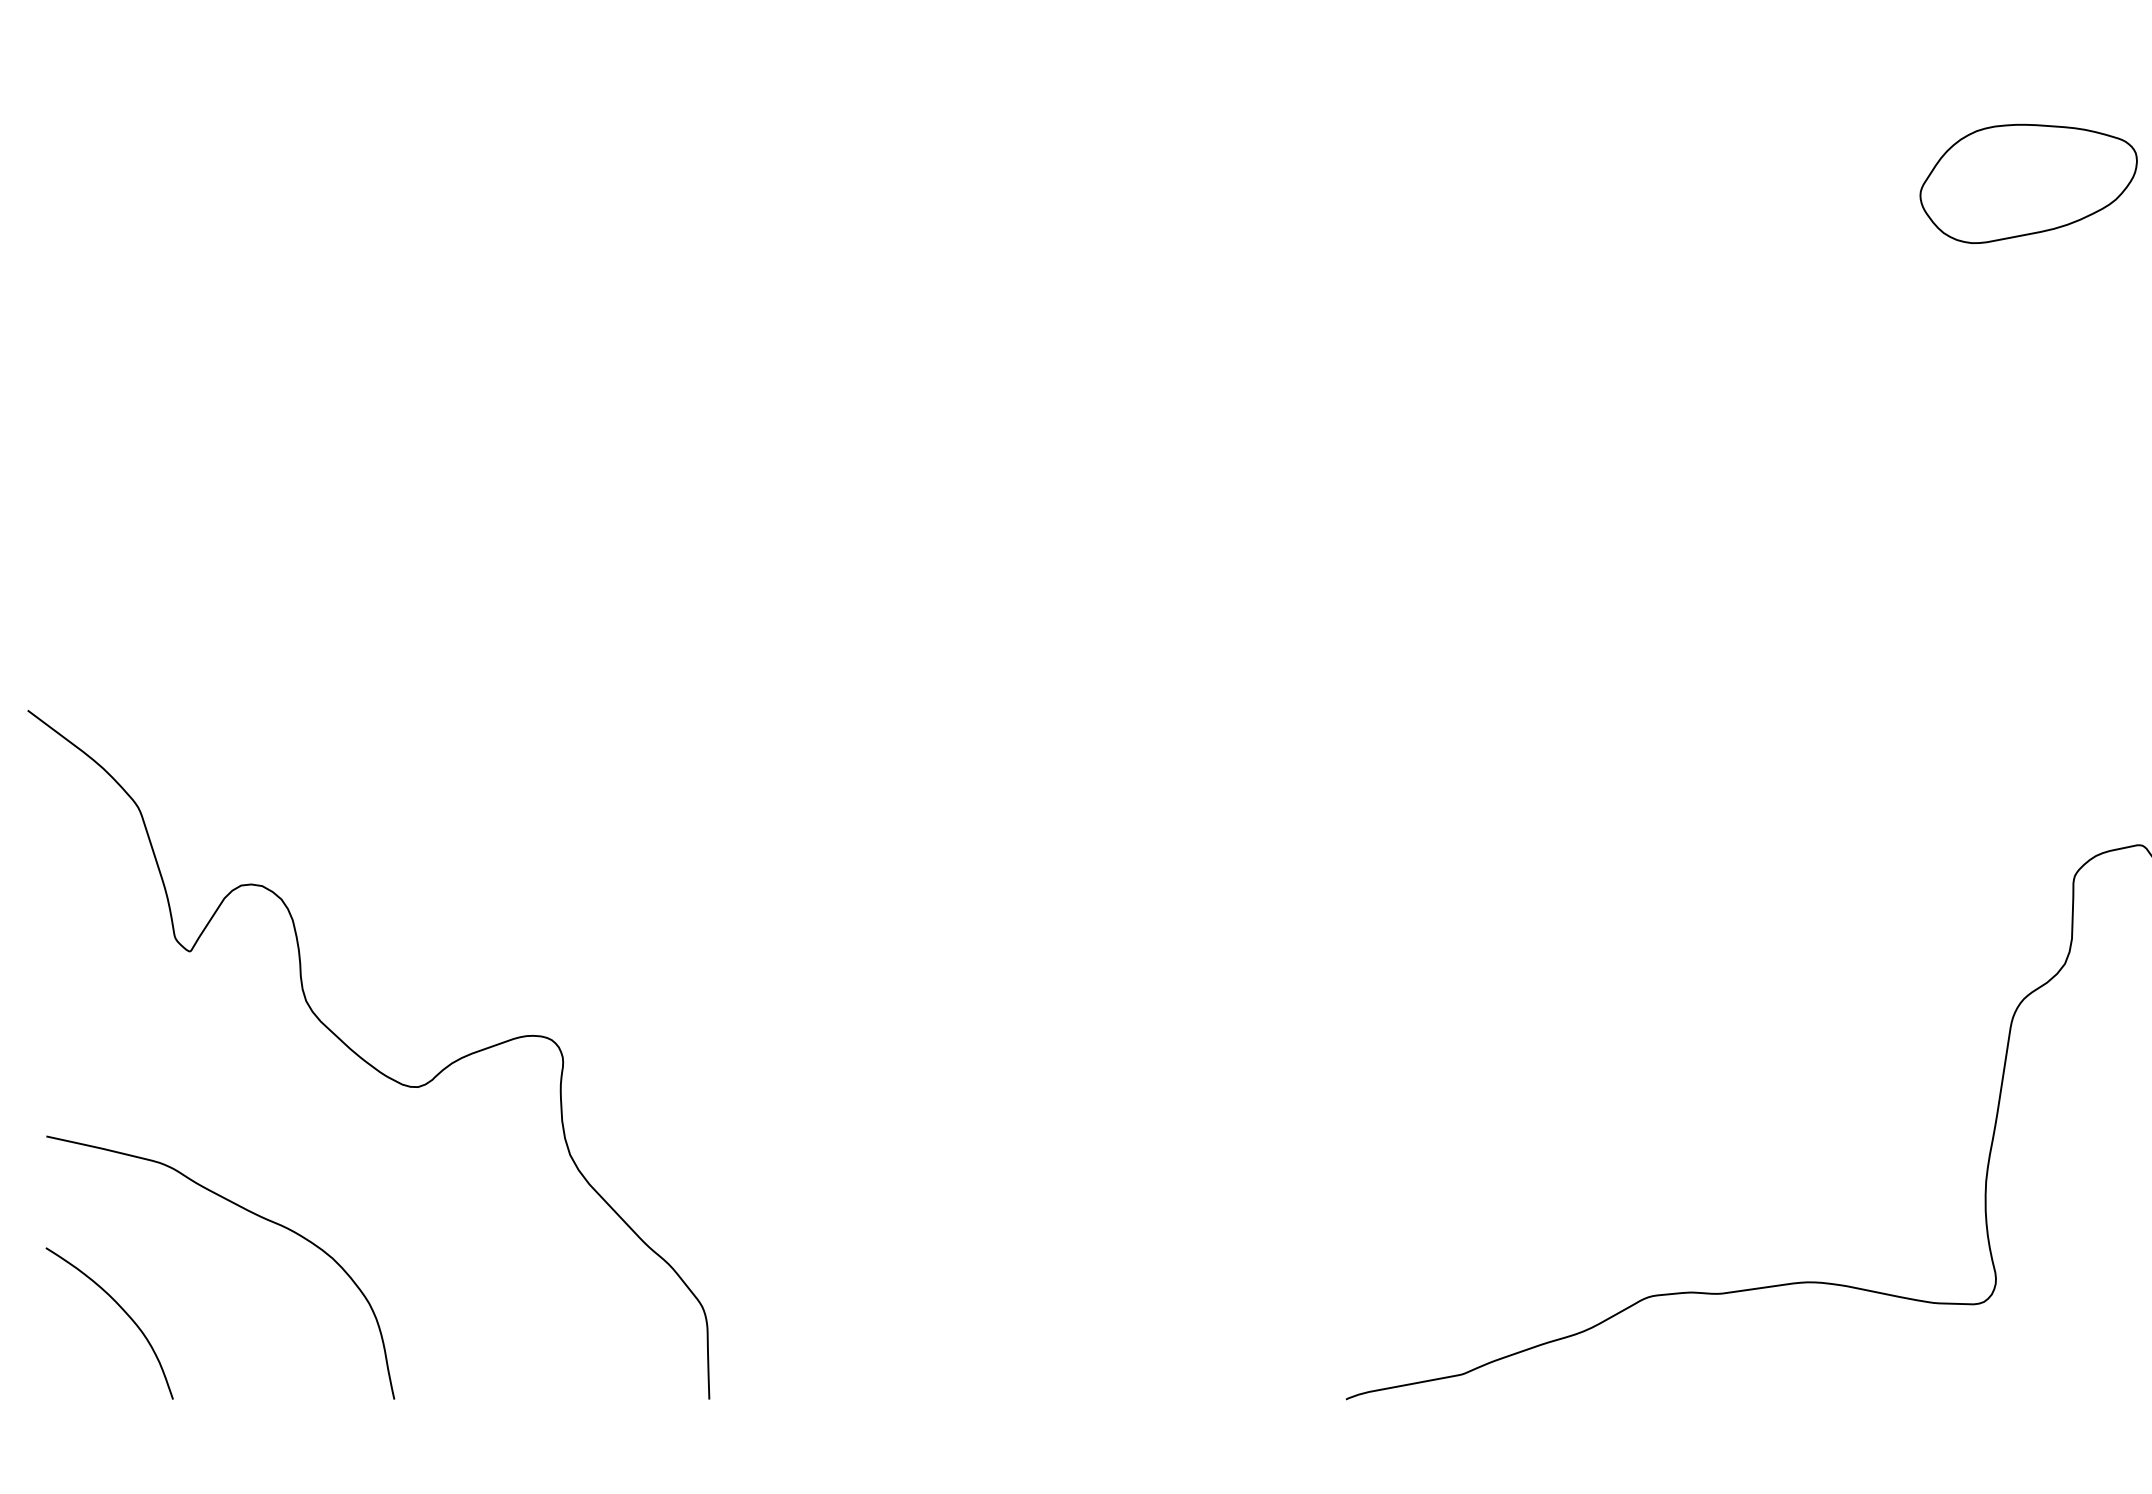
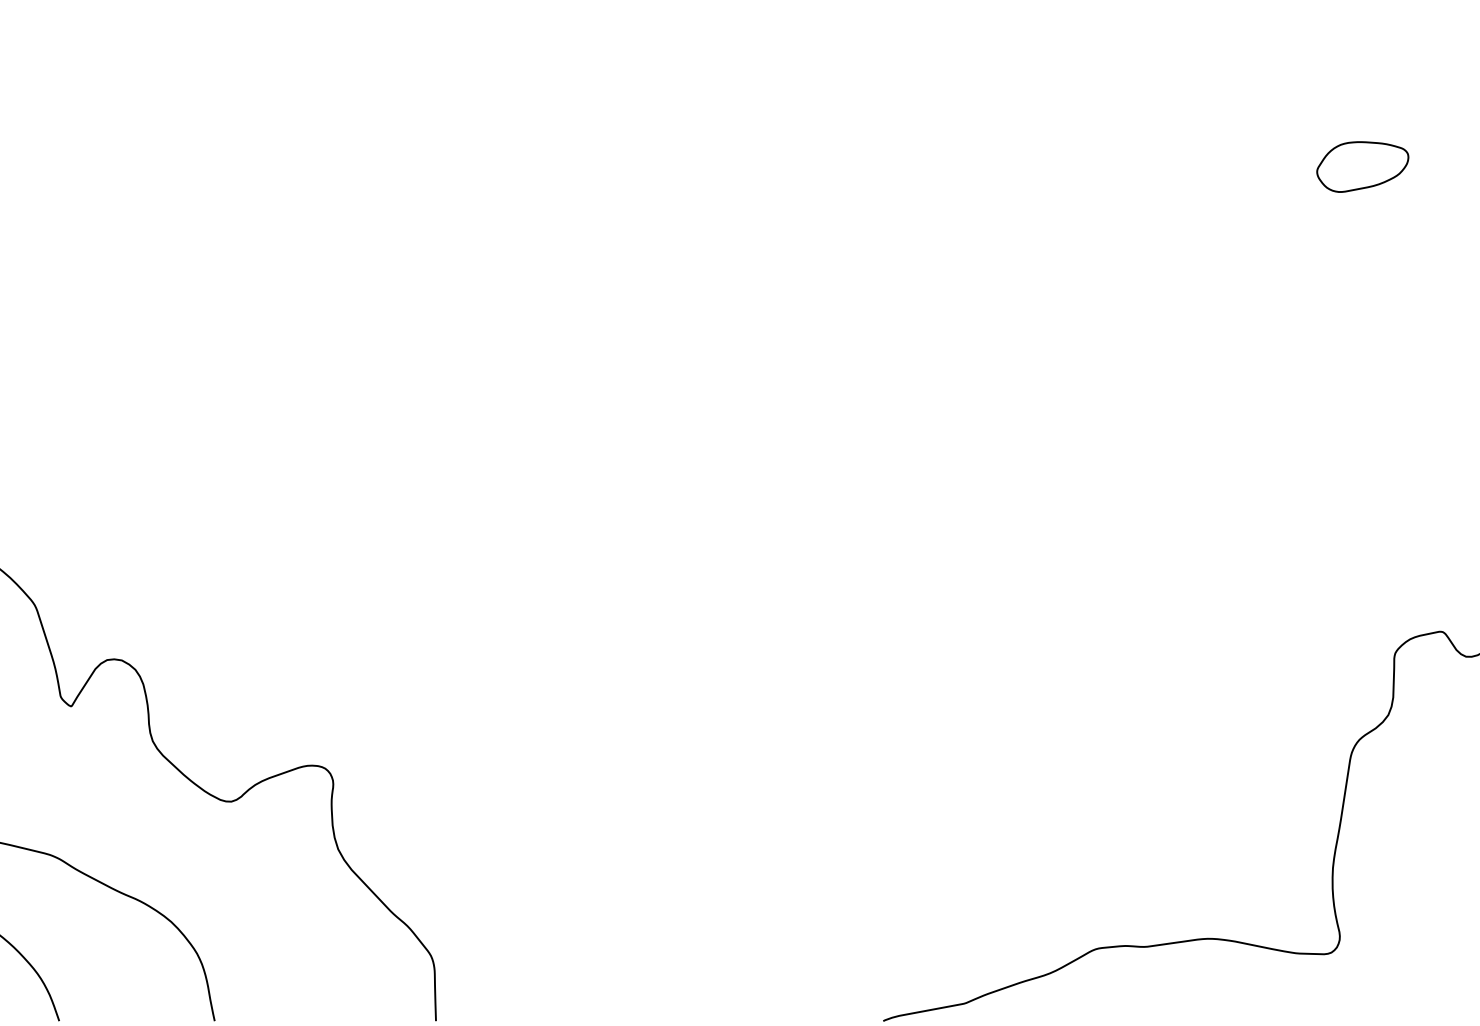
part: (2028, 183) -> (1362, 166), size x0.6

